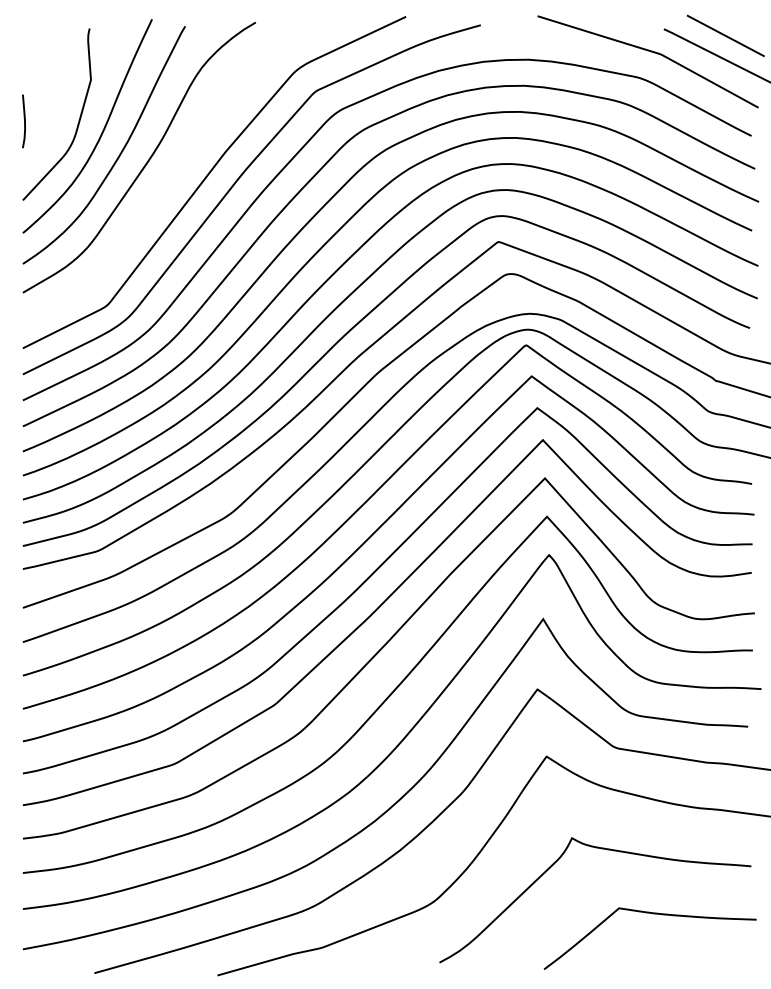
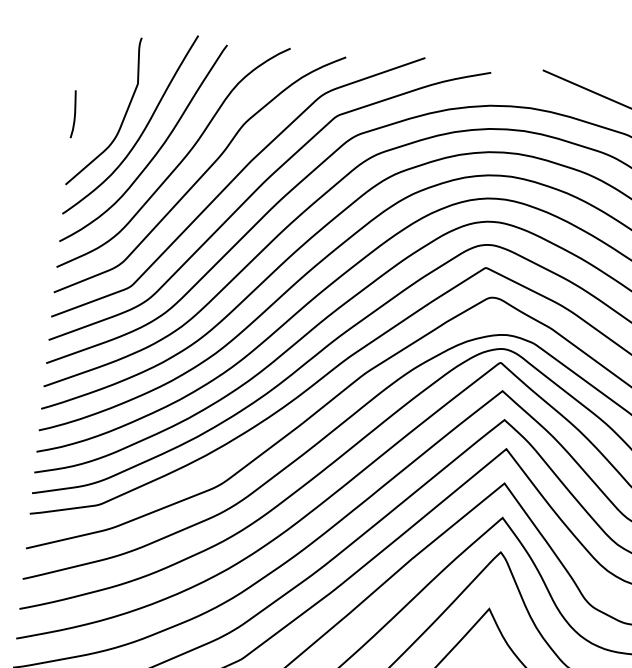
curve: (171, 174) -> (200, 176), added

